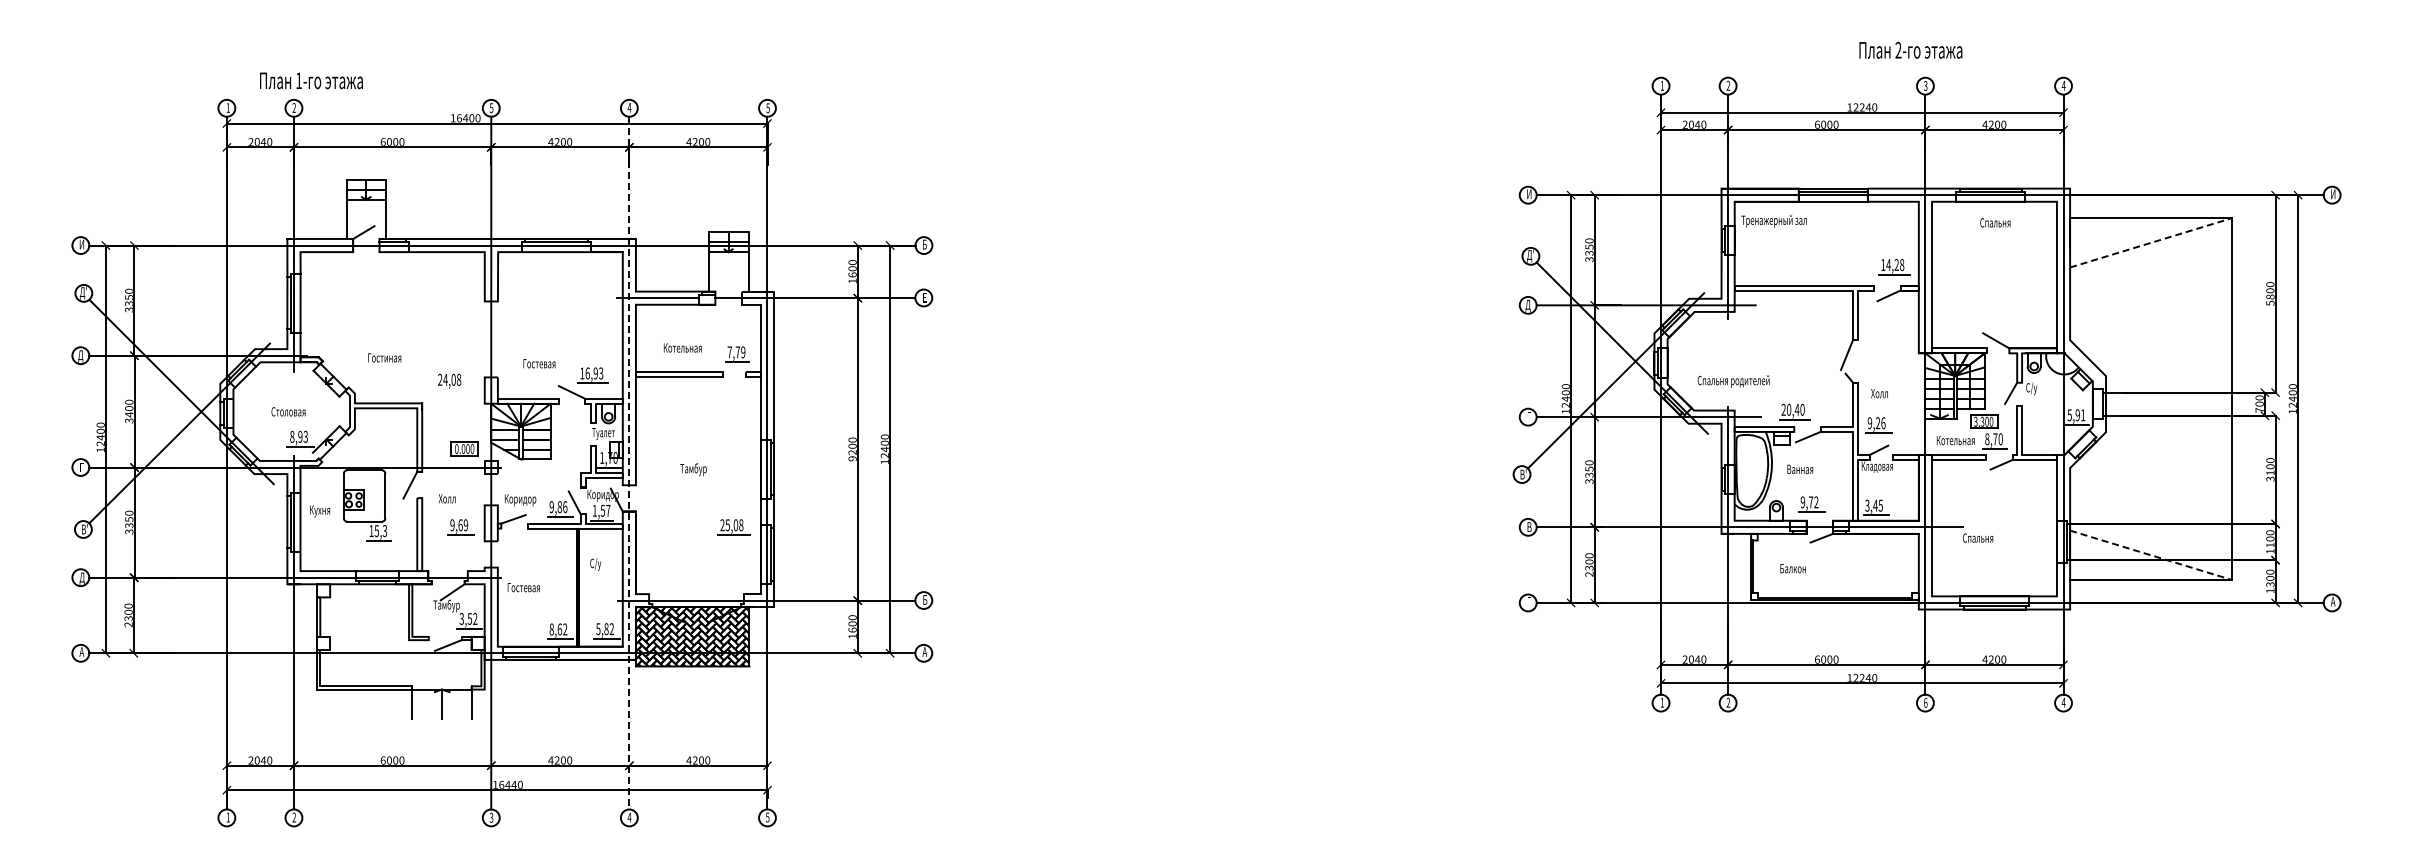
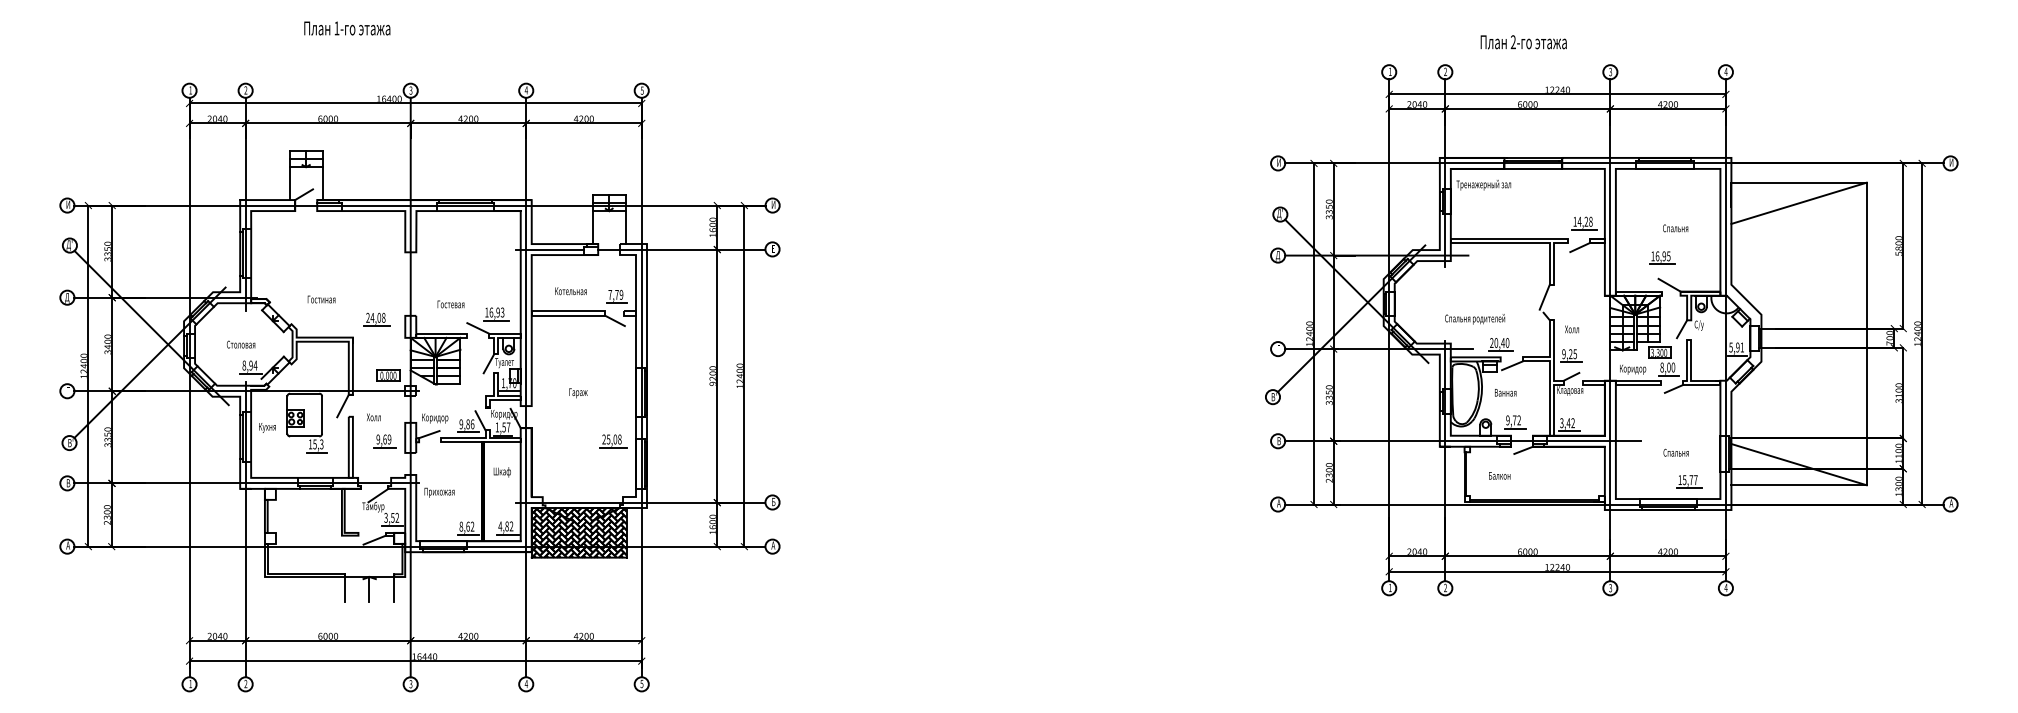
text: (1910, 49) -> (1523, 41), moved
text: (311, 80) -> (347, 28), moved
text: (491, 107) -> (410, 90), 5 -> 3
text: (1995, 222) -> (1675, 228), moved
line: (2151, 242) -> (1799, 203), dashed -> solid
text: (925, 244) -> (773, 204), Б -> И
part: (1987, 308) -> (1662, 258), added
text: (1733, 381) -> (1474, 319), moved
line: (735, 383) -> (615, 320), added
line: (450, 389) -> (376, 325), added
text: (1883, 423) -> (1575, 354), 9,26 -> 9,25
line: (584, 434) -> (488, 363), added
text: (305, 436) -> (255, 365), 8,93 -> 8,94
text: (1995, 439) -> (1668, 367), 8,70 -> 8,00
text: (1959, 442) -> (1638, 370), Котельная -> Коридор
line: (629, 463) -> (526, 387), dashed -> solid
text: (693, 469) -> (579, 392), Тамбур -> Гараж
text: (1880, 505) -> (1572, 423), 3,45 -> 3,42
text: (1978, 537) -> (1676, 452), moved
line: (2151, 555) -> (1799, 464), dashed -> solid
text: (600, 564) -> (502, 472), С/у -> Шкаф
part: (2019, 575) -> (1689, 481), added
text: (81, 578) -> (67, 484), Д -> В
text: (527, 588) -> (441, 492), Гостевая -> Прихожая
text: (1529, 601) -> (1279, 503), Г -> А
text: (598, 629) -> (500, 526), 5,82 -> 4,82
text: (1925, 702) -> (1610, 587), 6 -> 3

